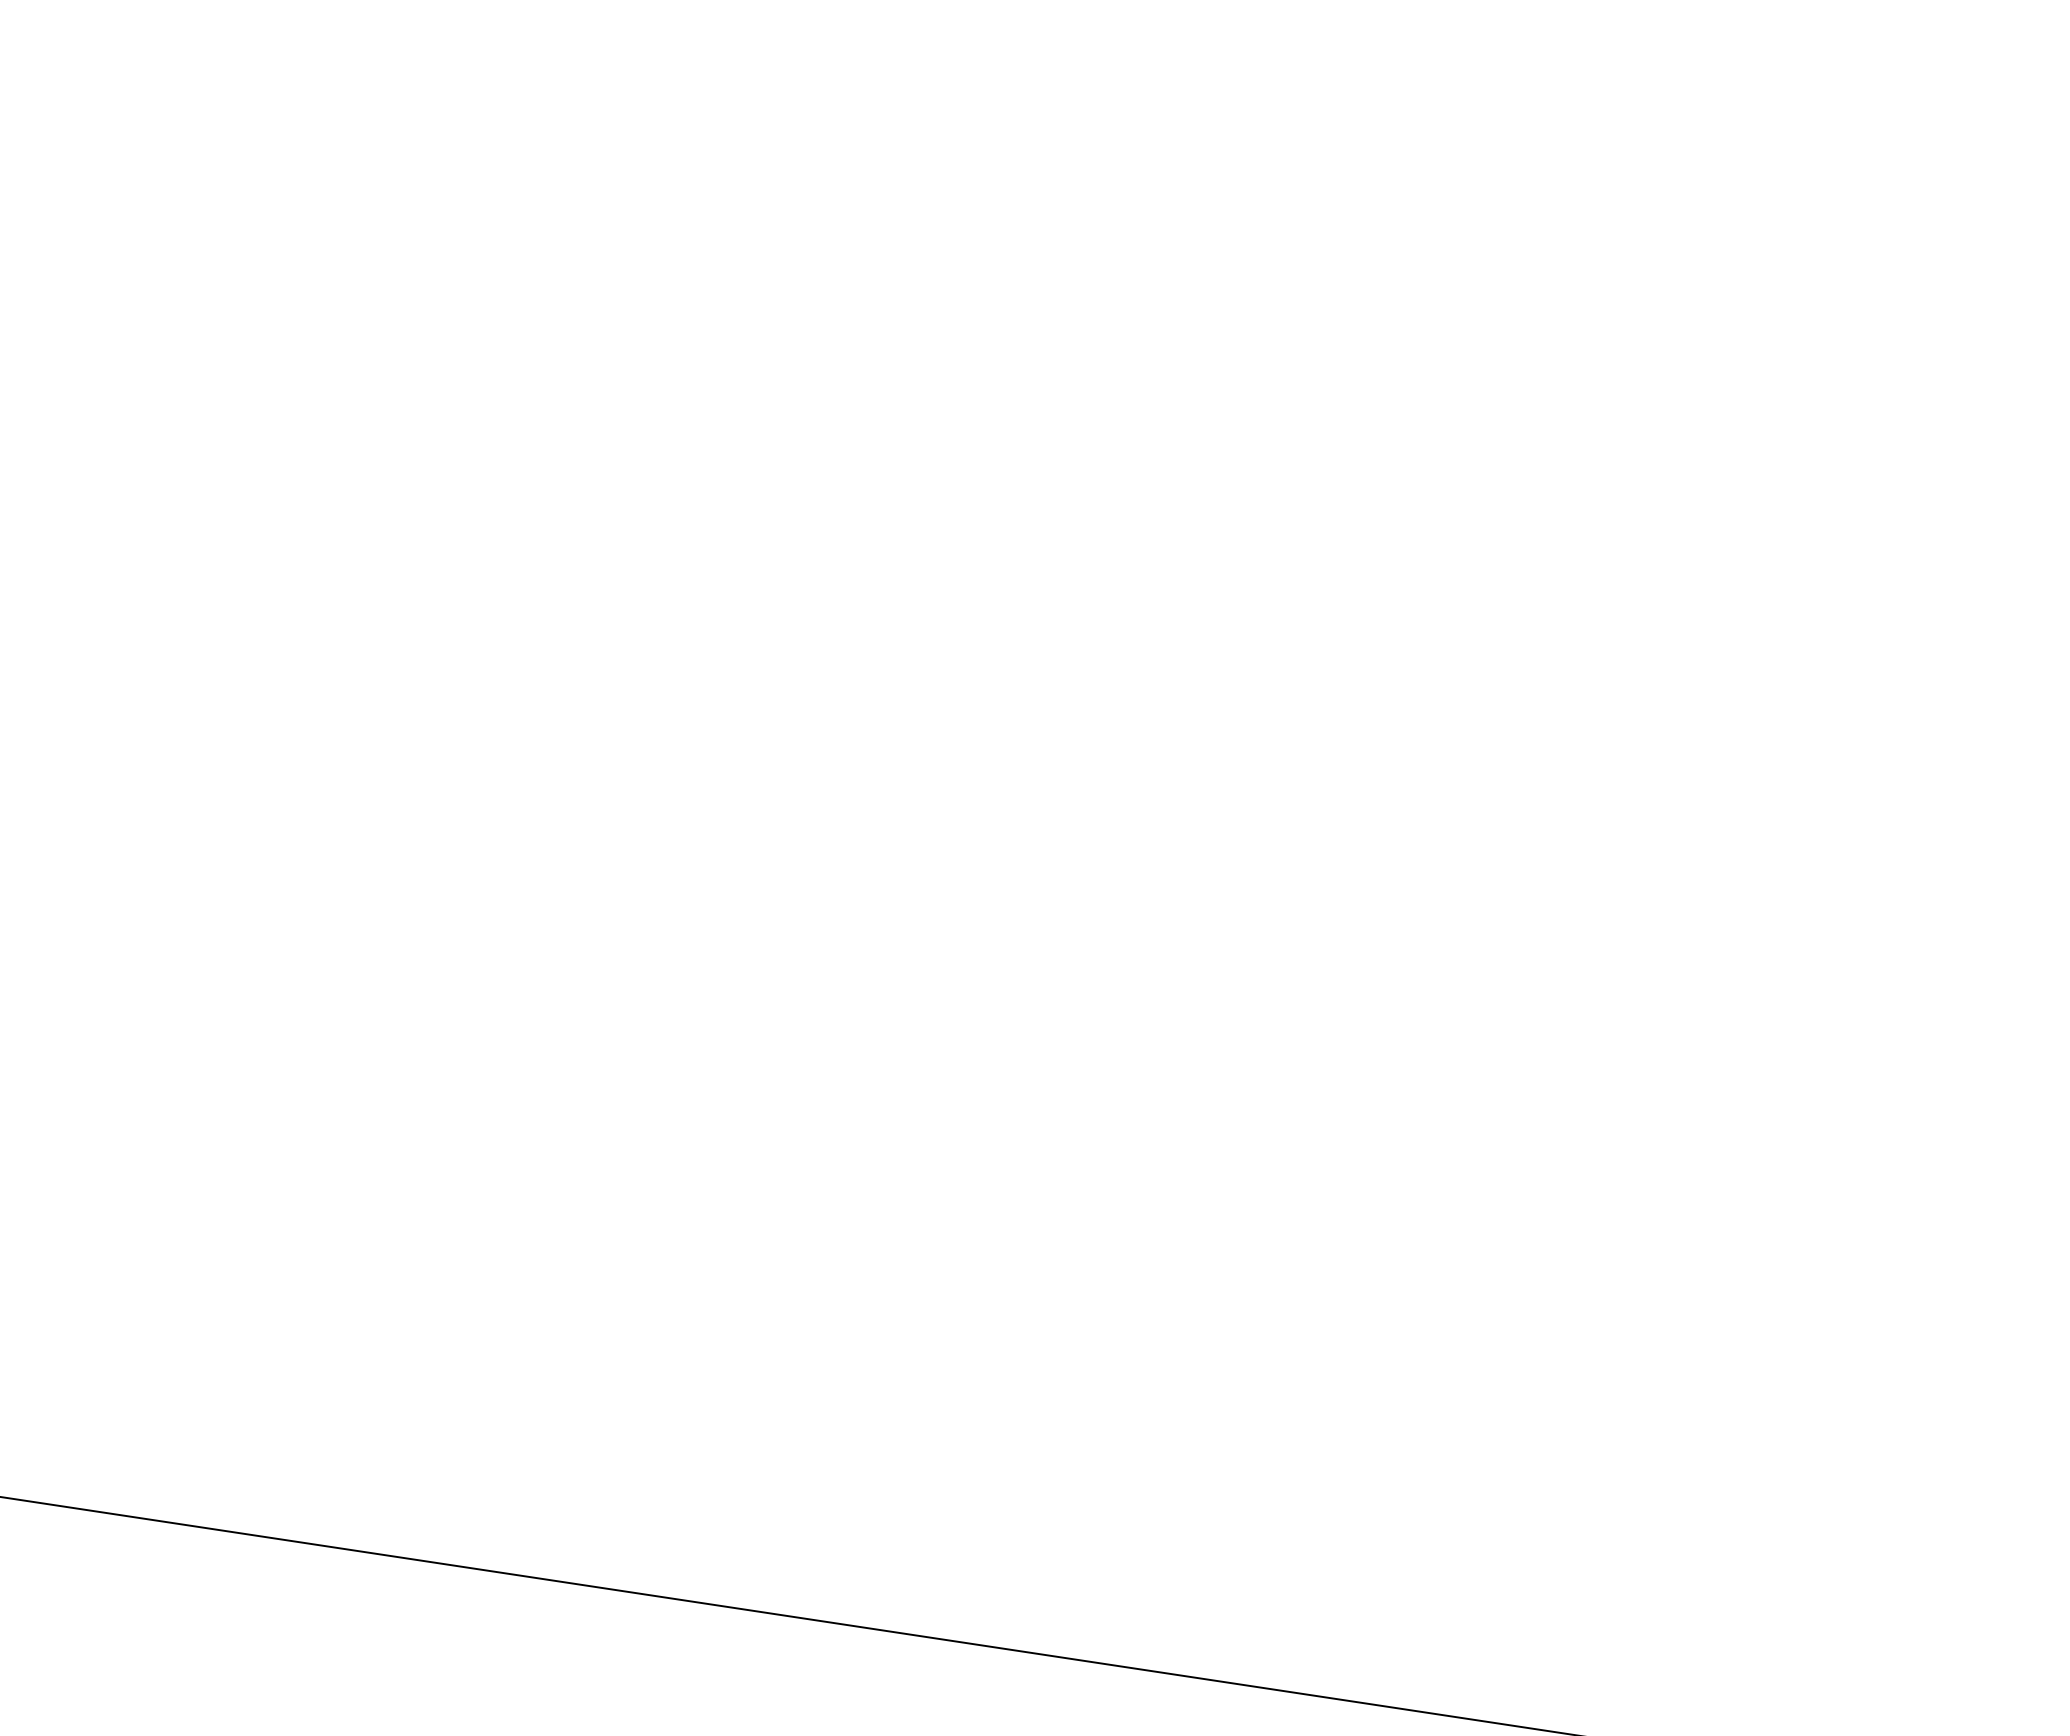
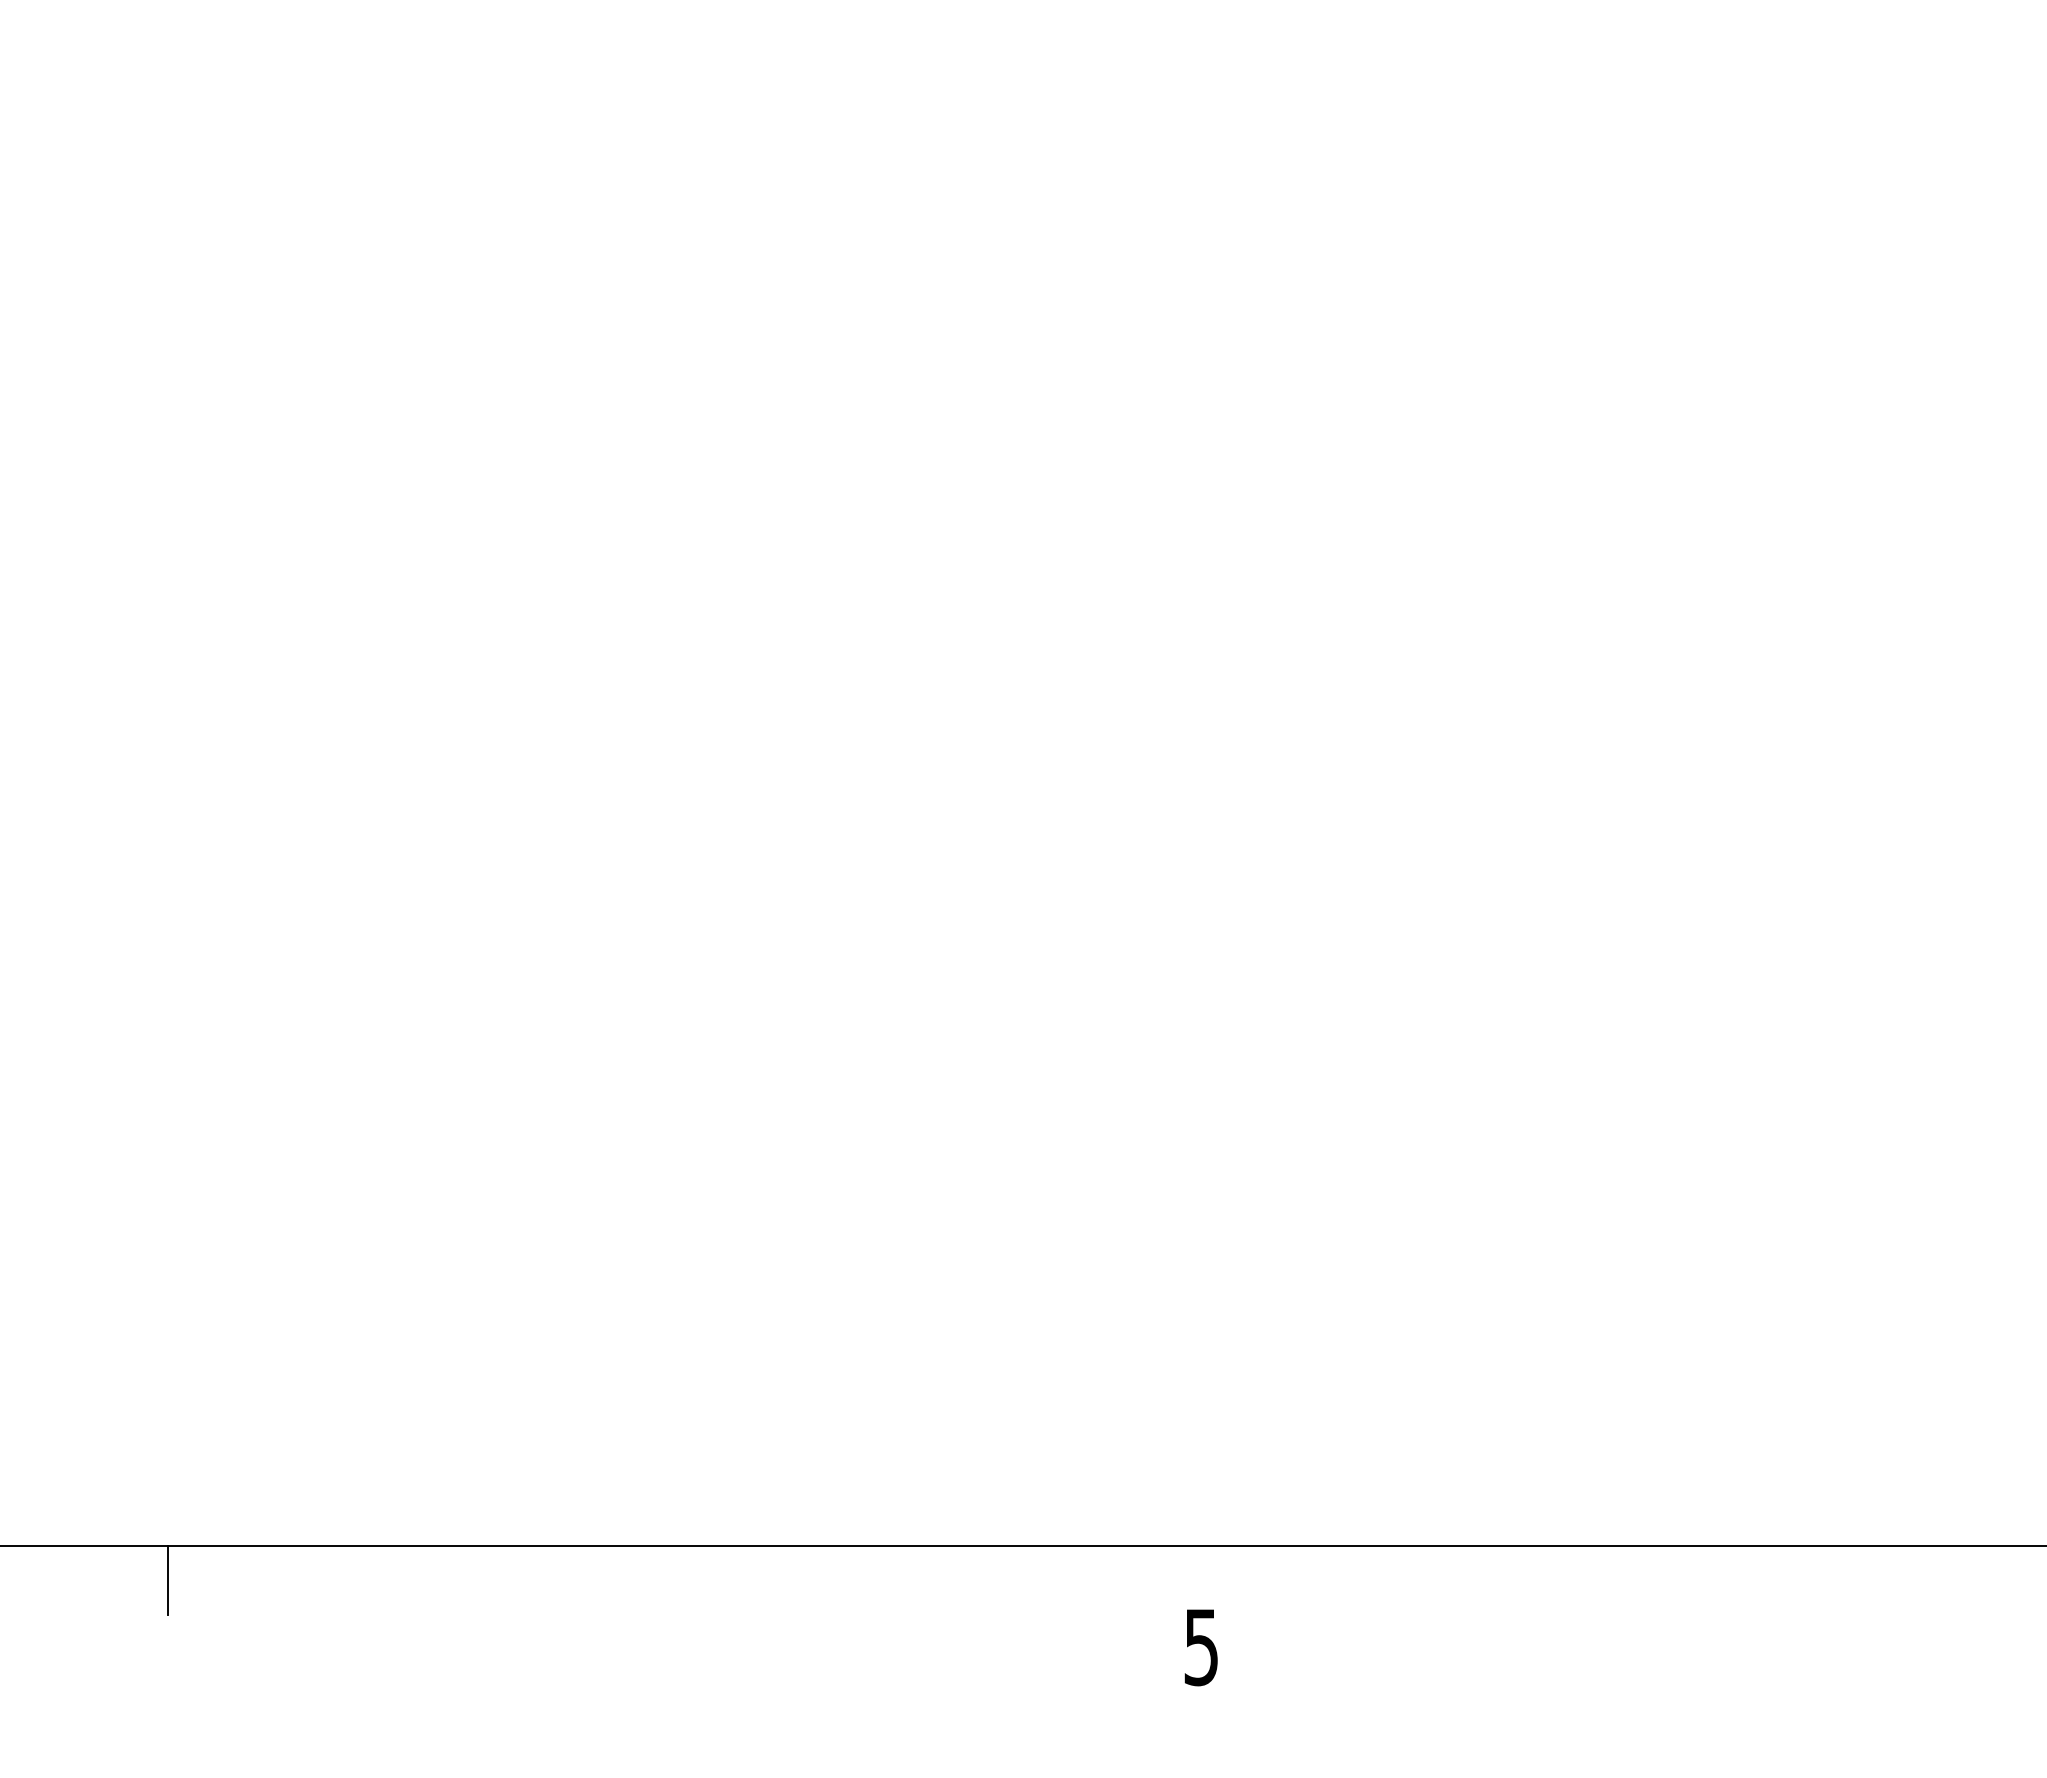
line: (182, 1559) -> (167, 1580), added

